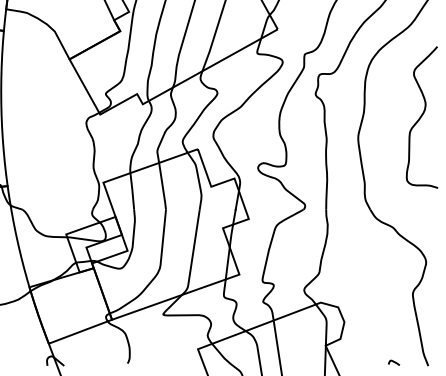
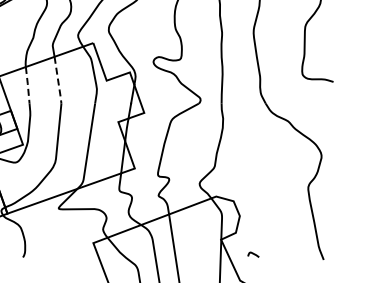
line: (162, 187) -> (57, 81), solid -> dashed
line: (132, 191) -> (27, 85), solid -> dashed
curve: (394, 362) -> (253, 254), moved

